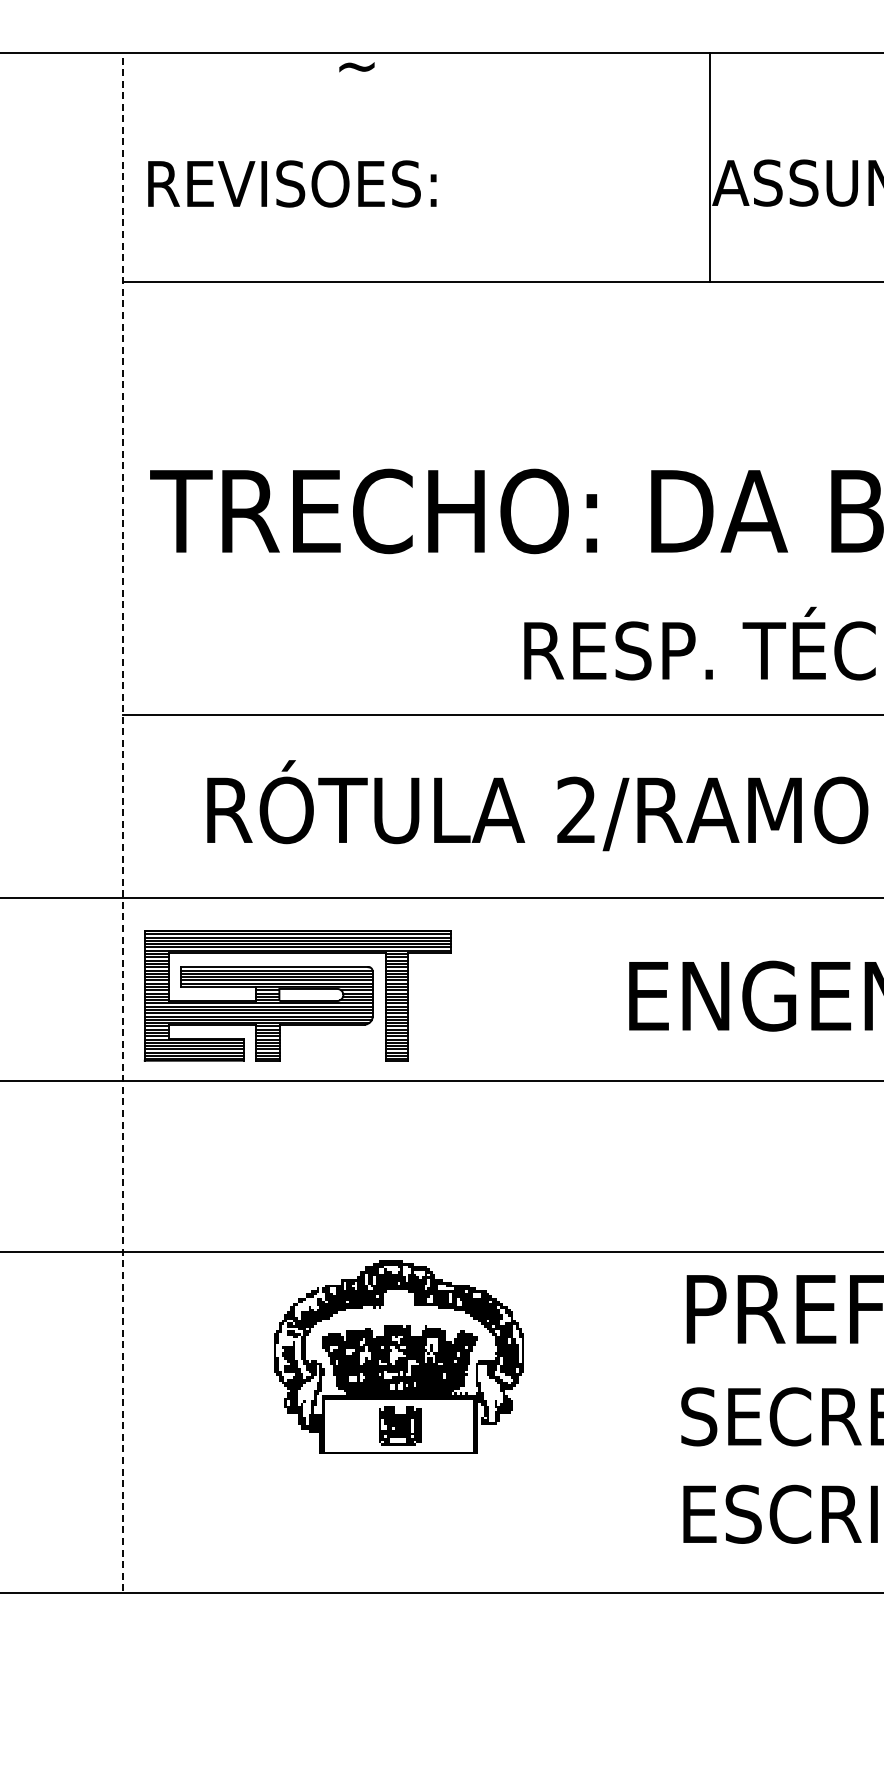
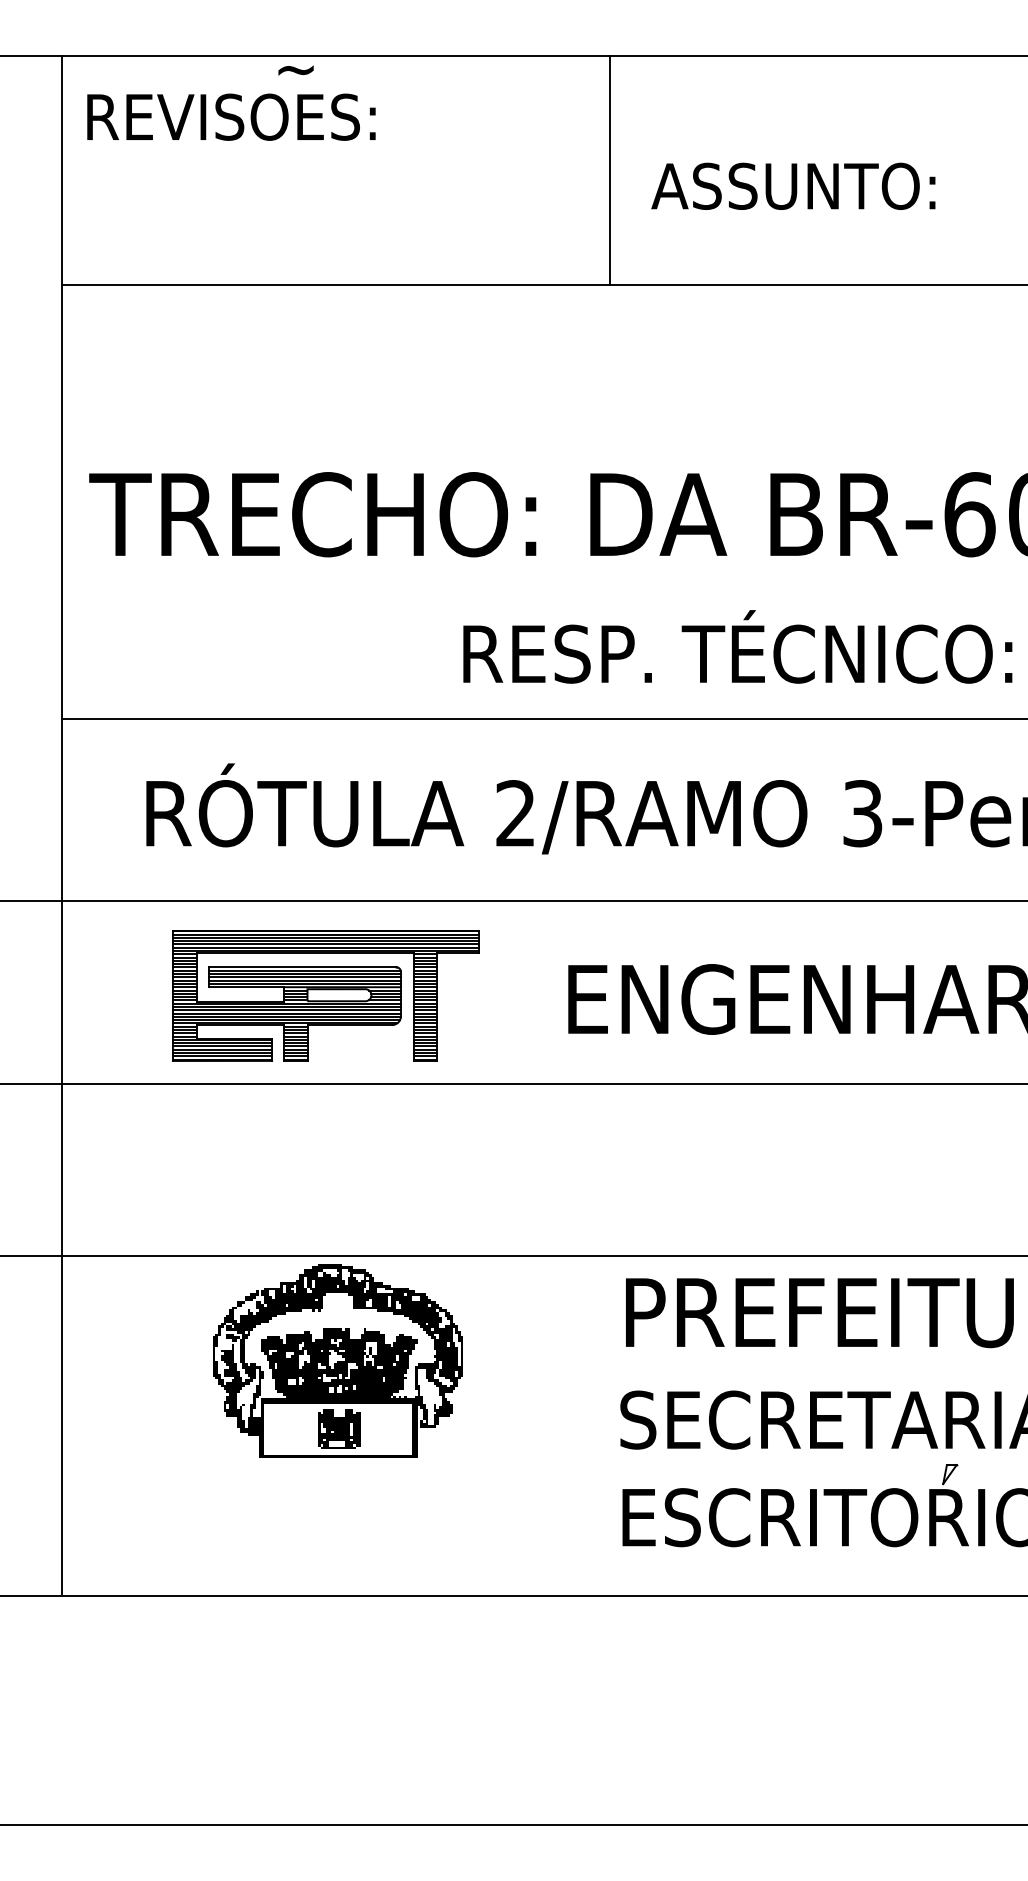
line: (709, 167) -> (609, 170), moved
text: (292, 183) -> (231, 116), moved
line: (122, 821) -> (61, 824), dashed -> solid
part: (297, 995) -> (325, 995), moved

